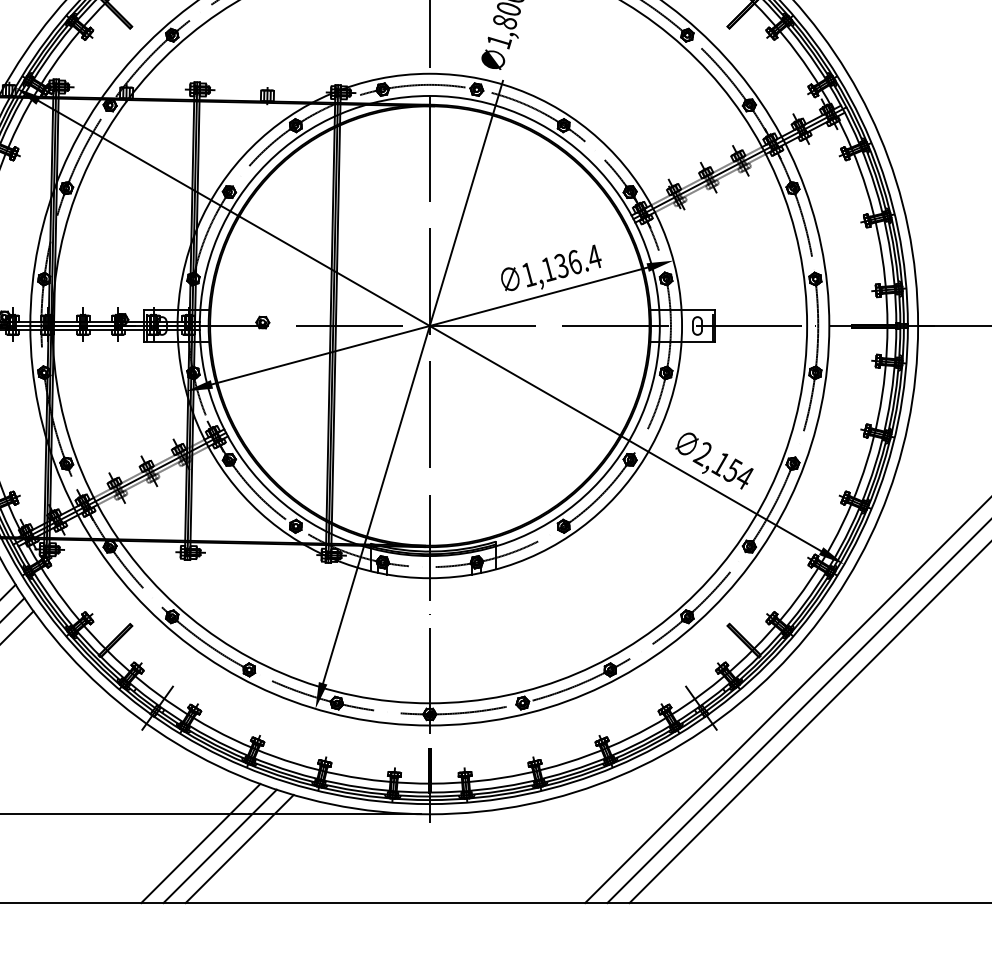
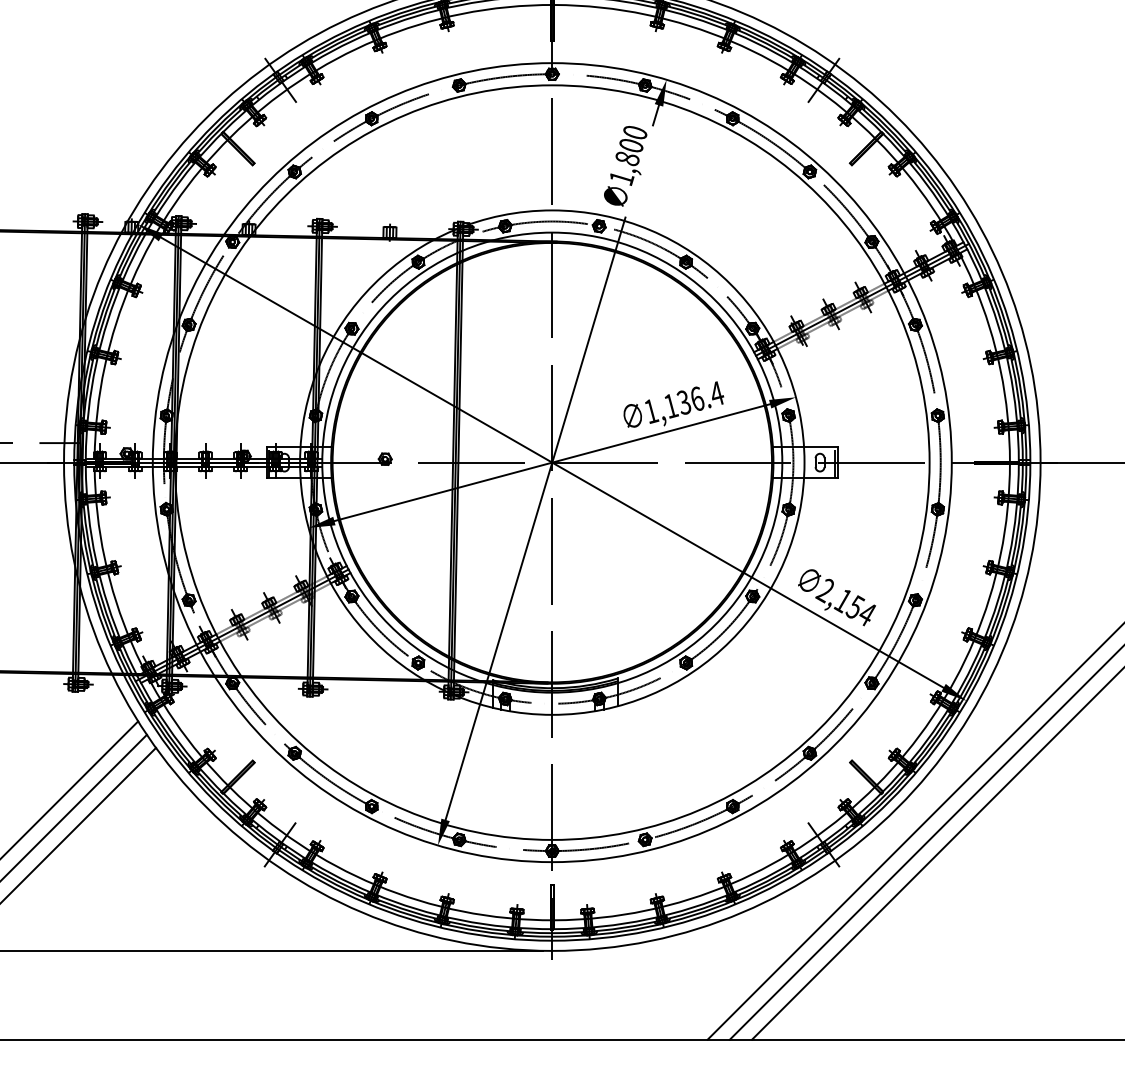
line: (200, 842) -> (322, 979), removed
line: (220, 845) -> (342, 982), removed
line: (240, 848) -> (362, 985), removed

